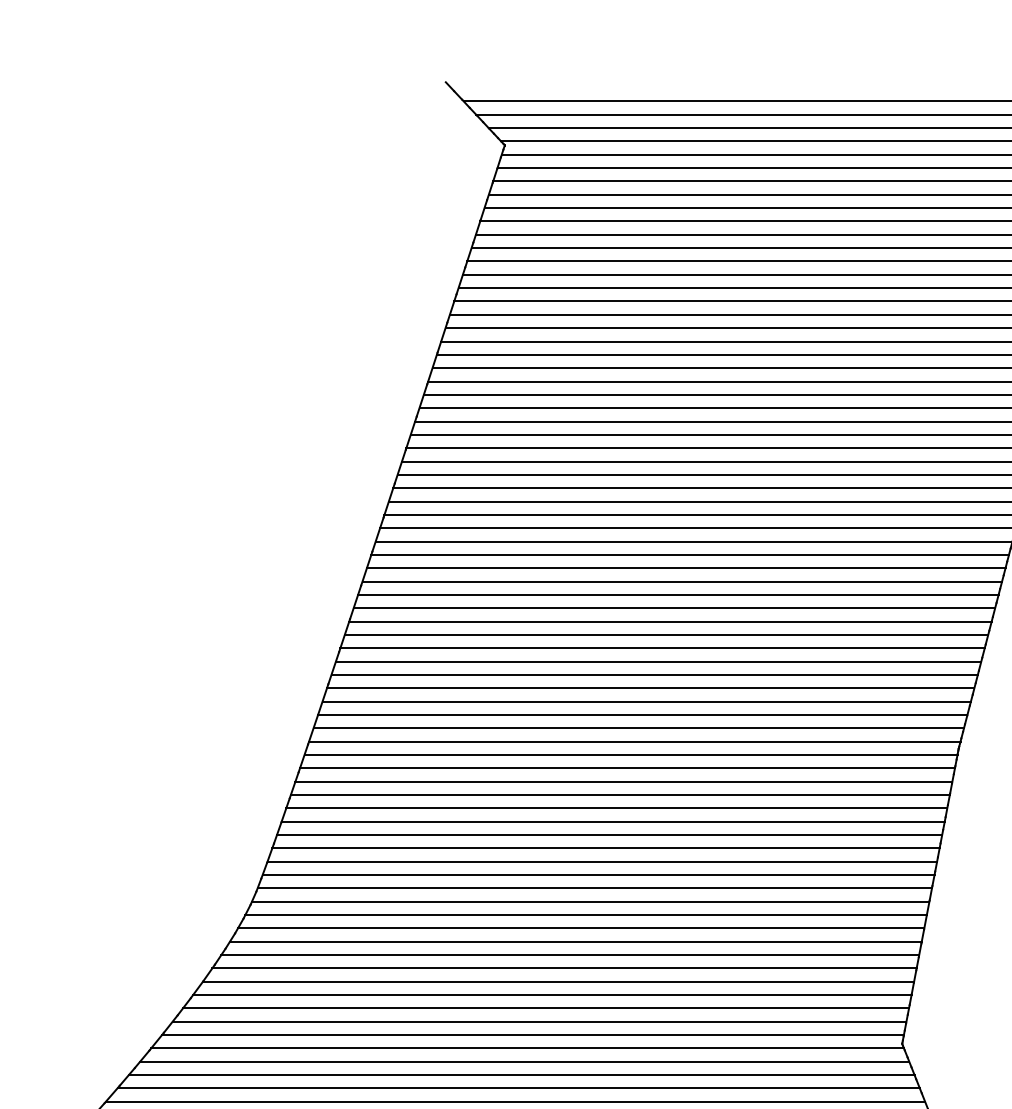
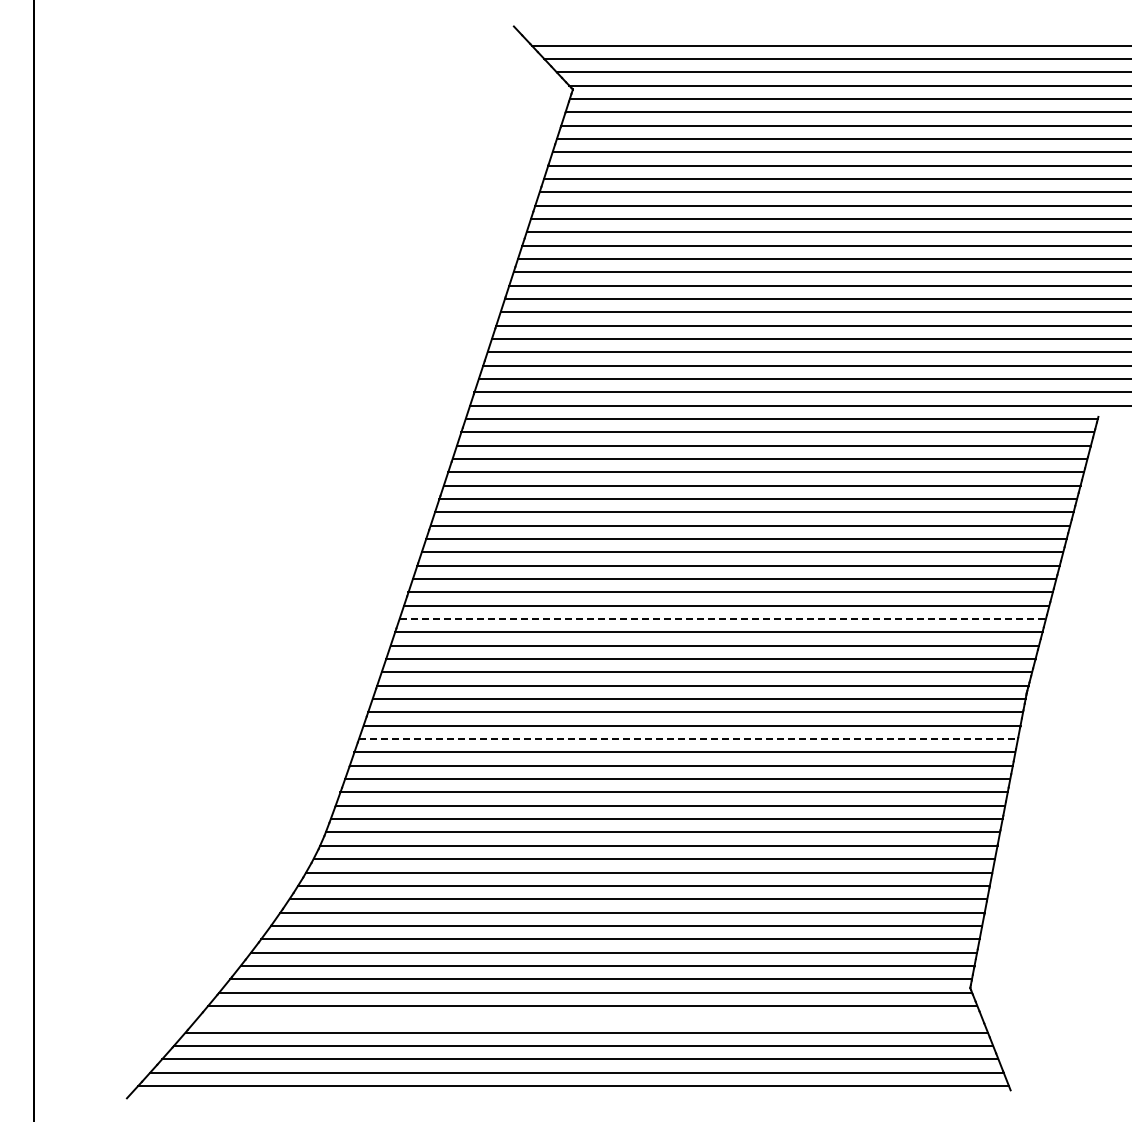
line: (655, 675) -> (723, 619), solid -> dashed
line: (620, 795) -> (688, 739), solid -> dashed
line: (521, 1075) -> (589, 1019), removed

